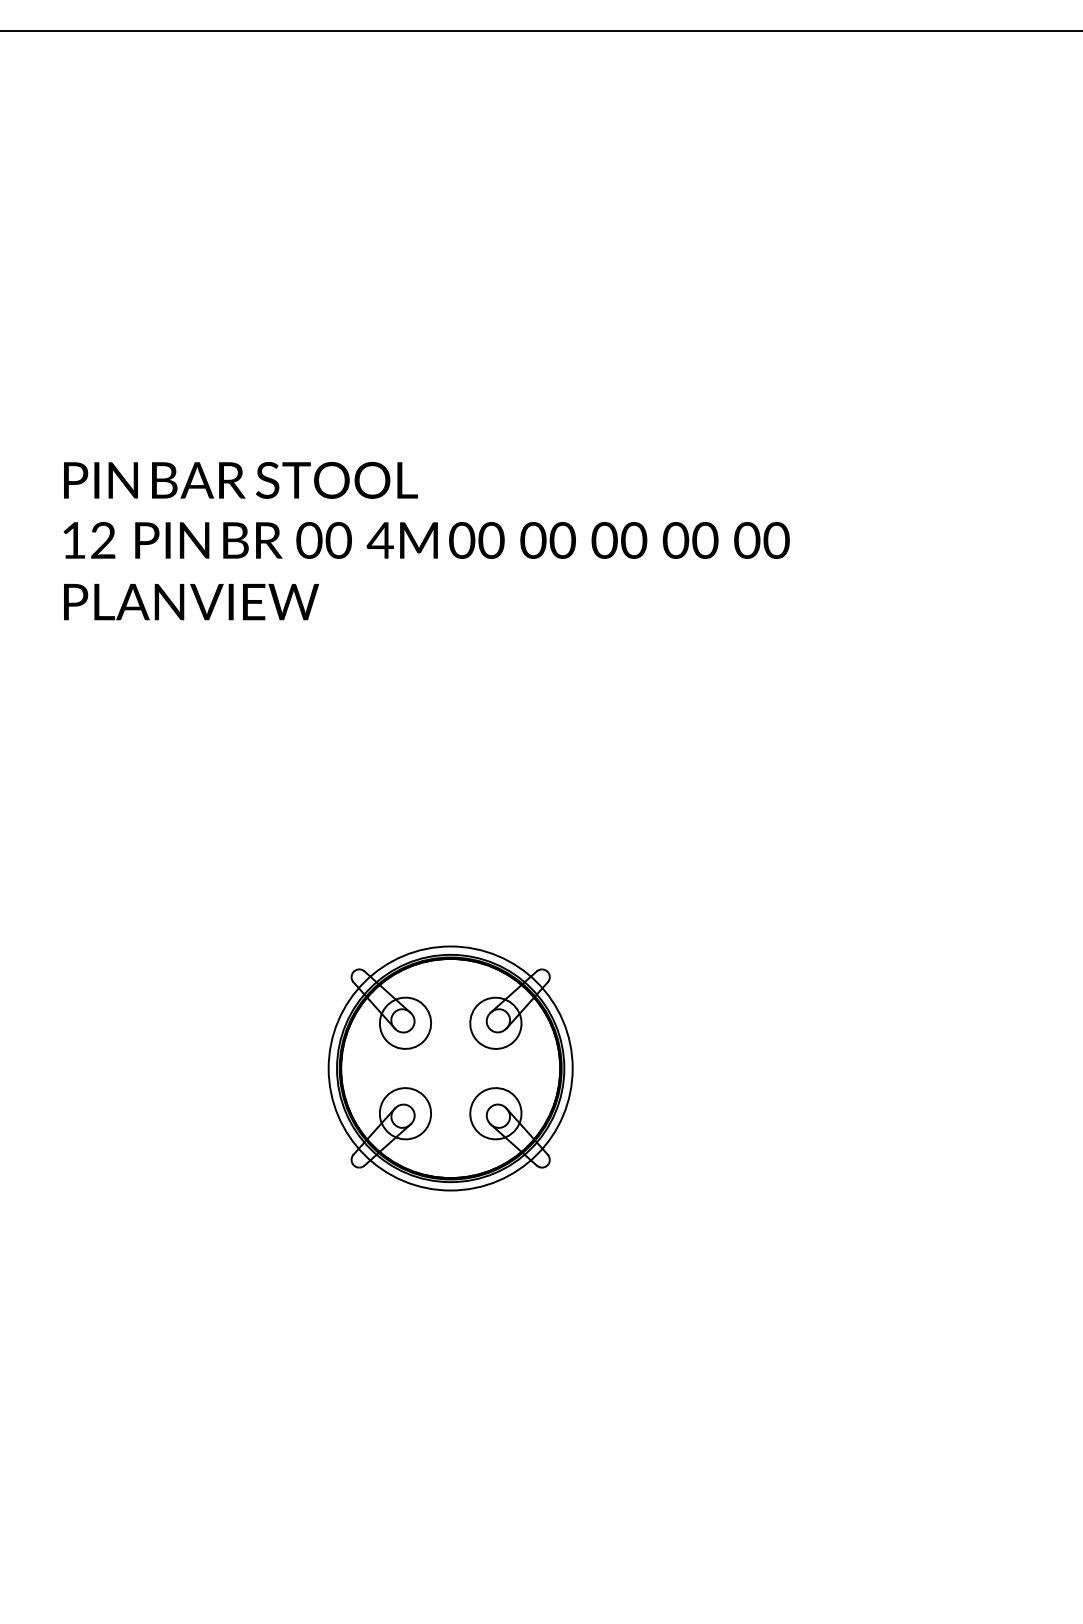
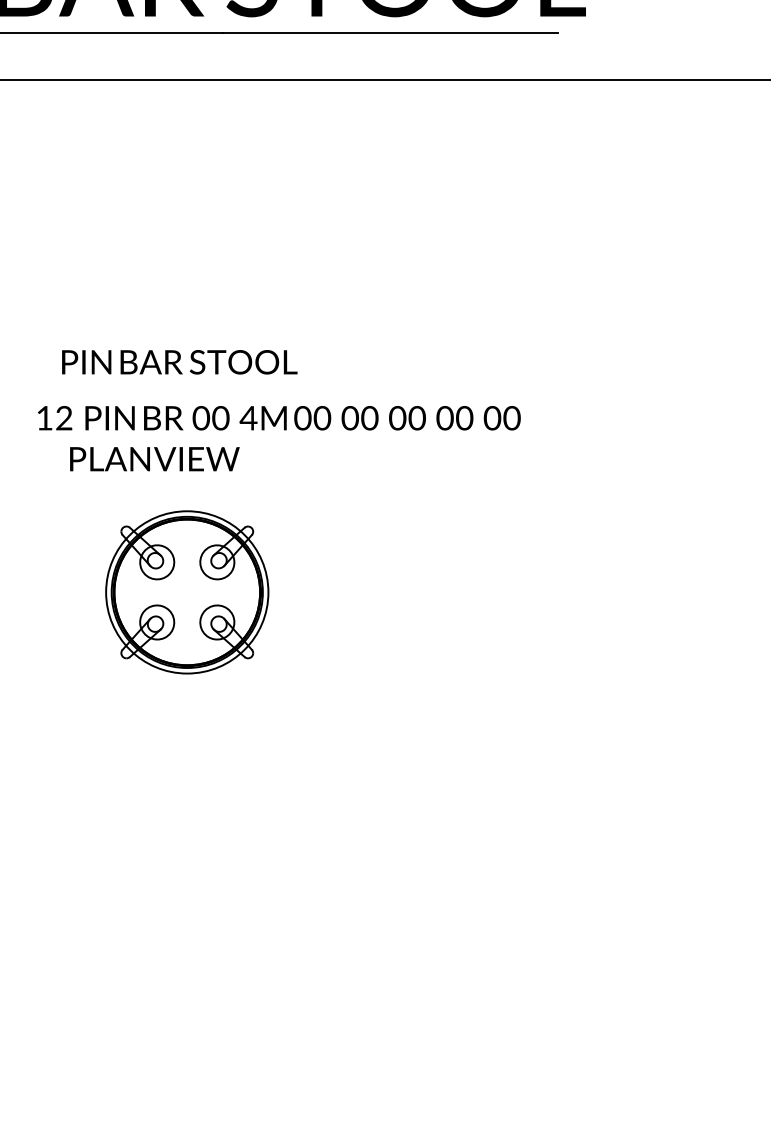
text: (240, 480) -> (179, 362), moved
text: (190, 602) -> (154, 459), moved
part: (451, 1068) -> (187, 592), moved

